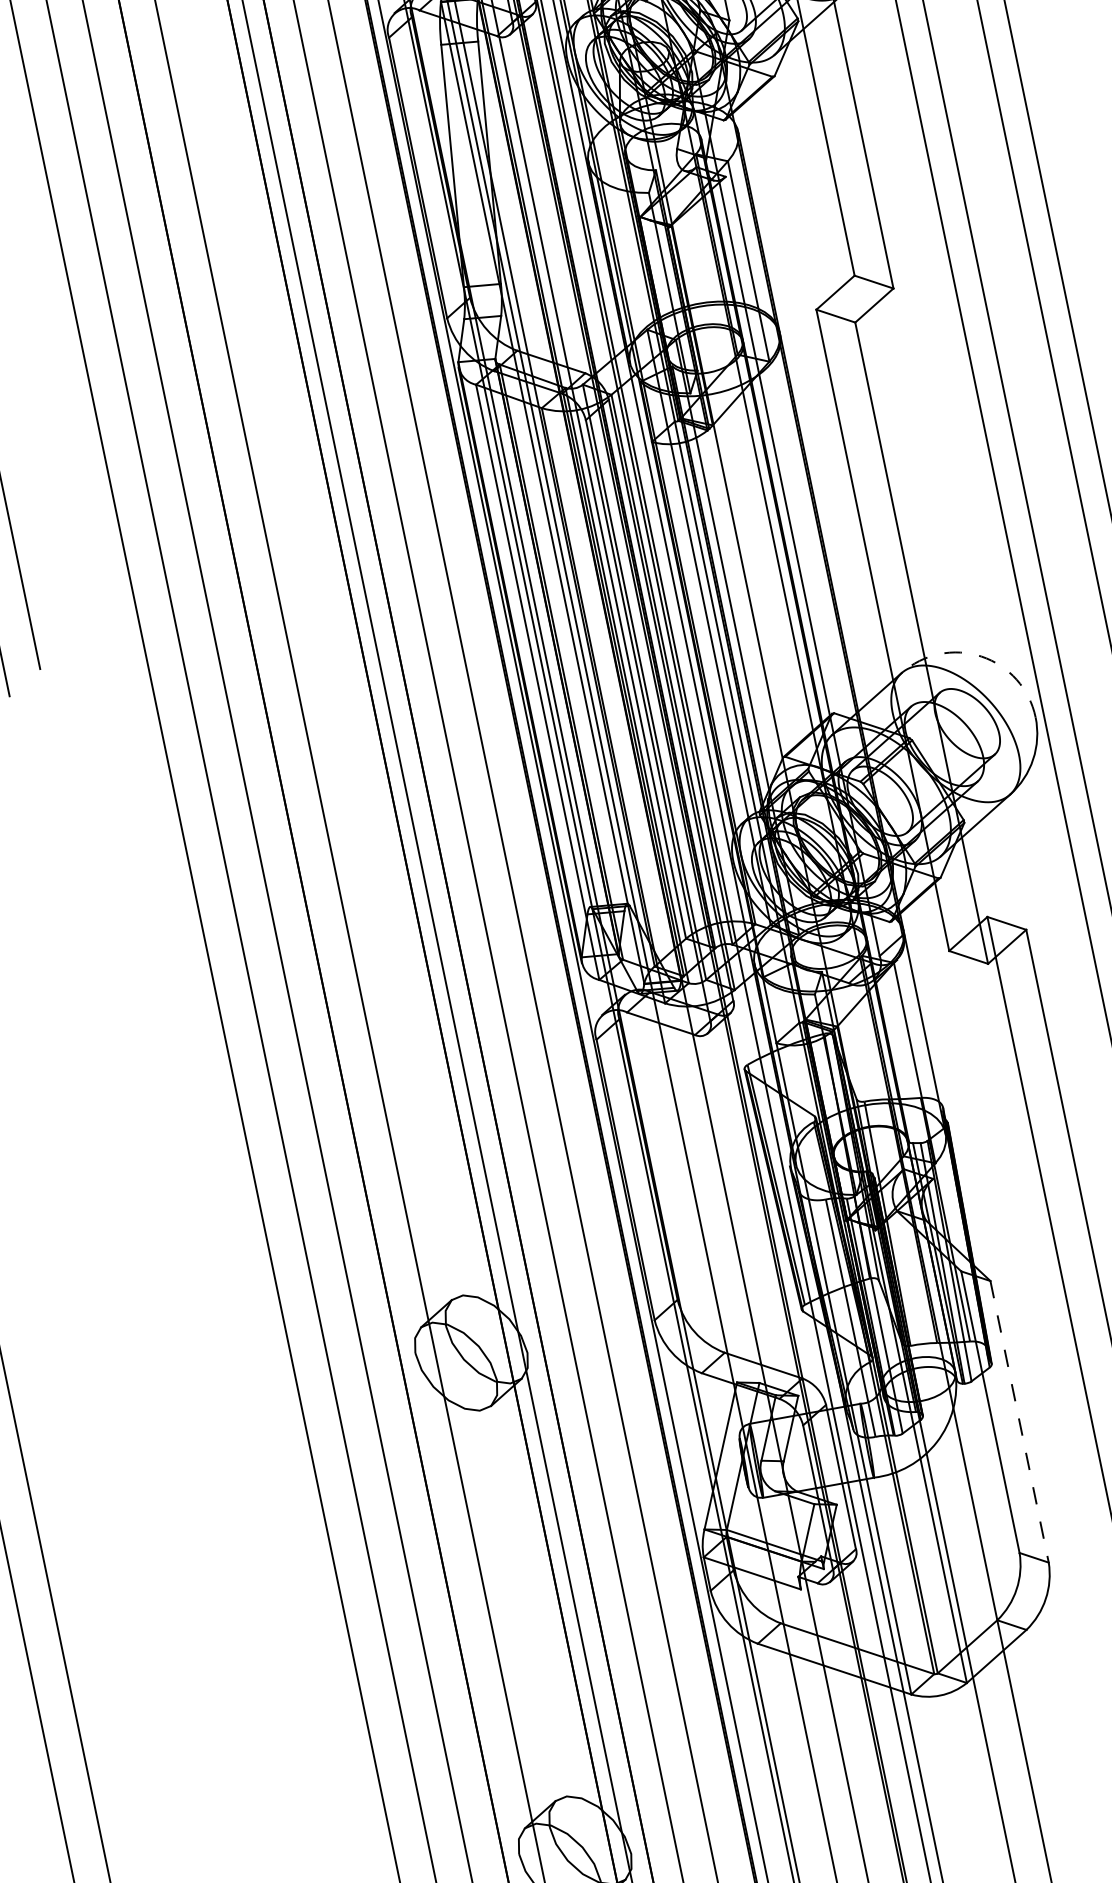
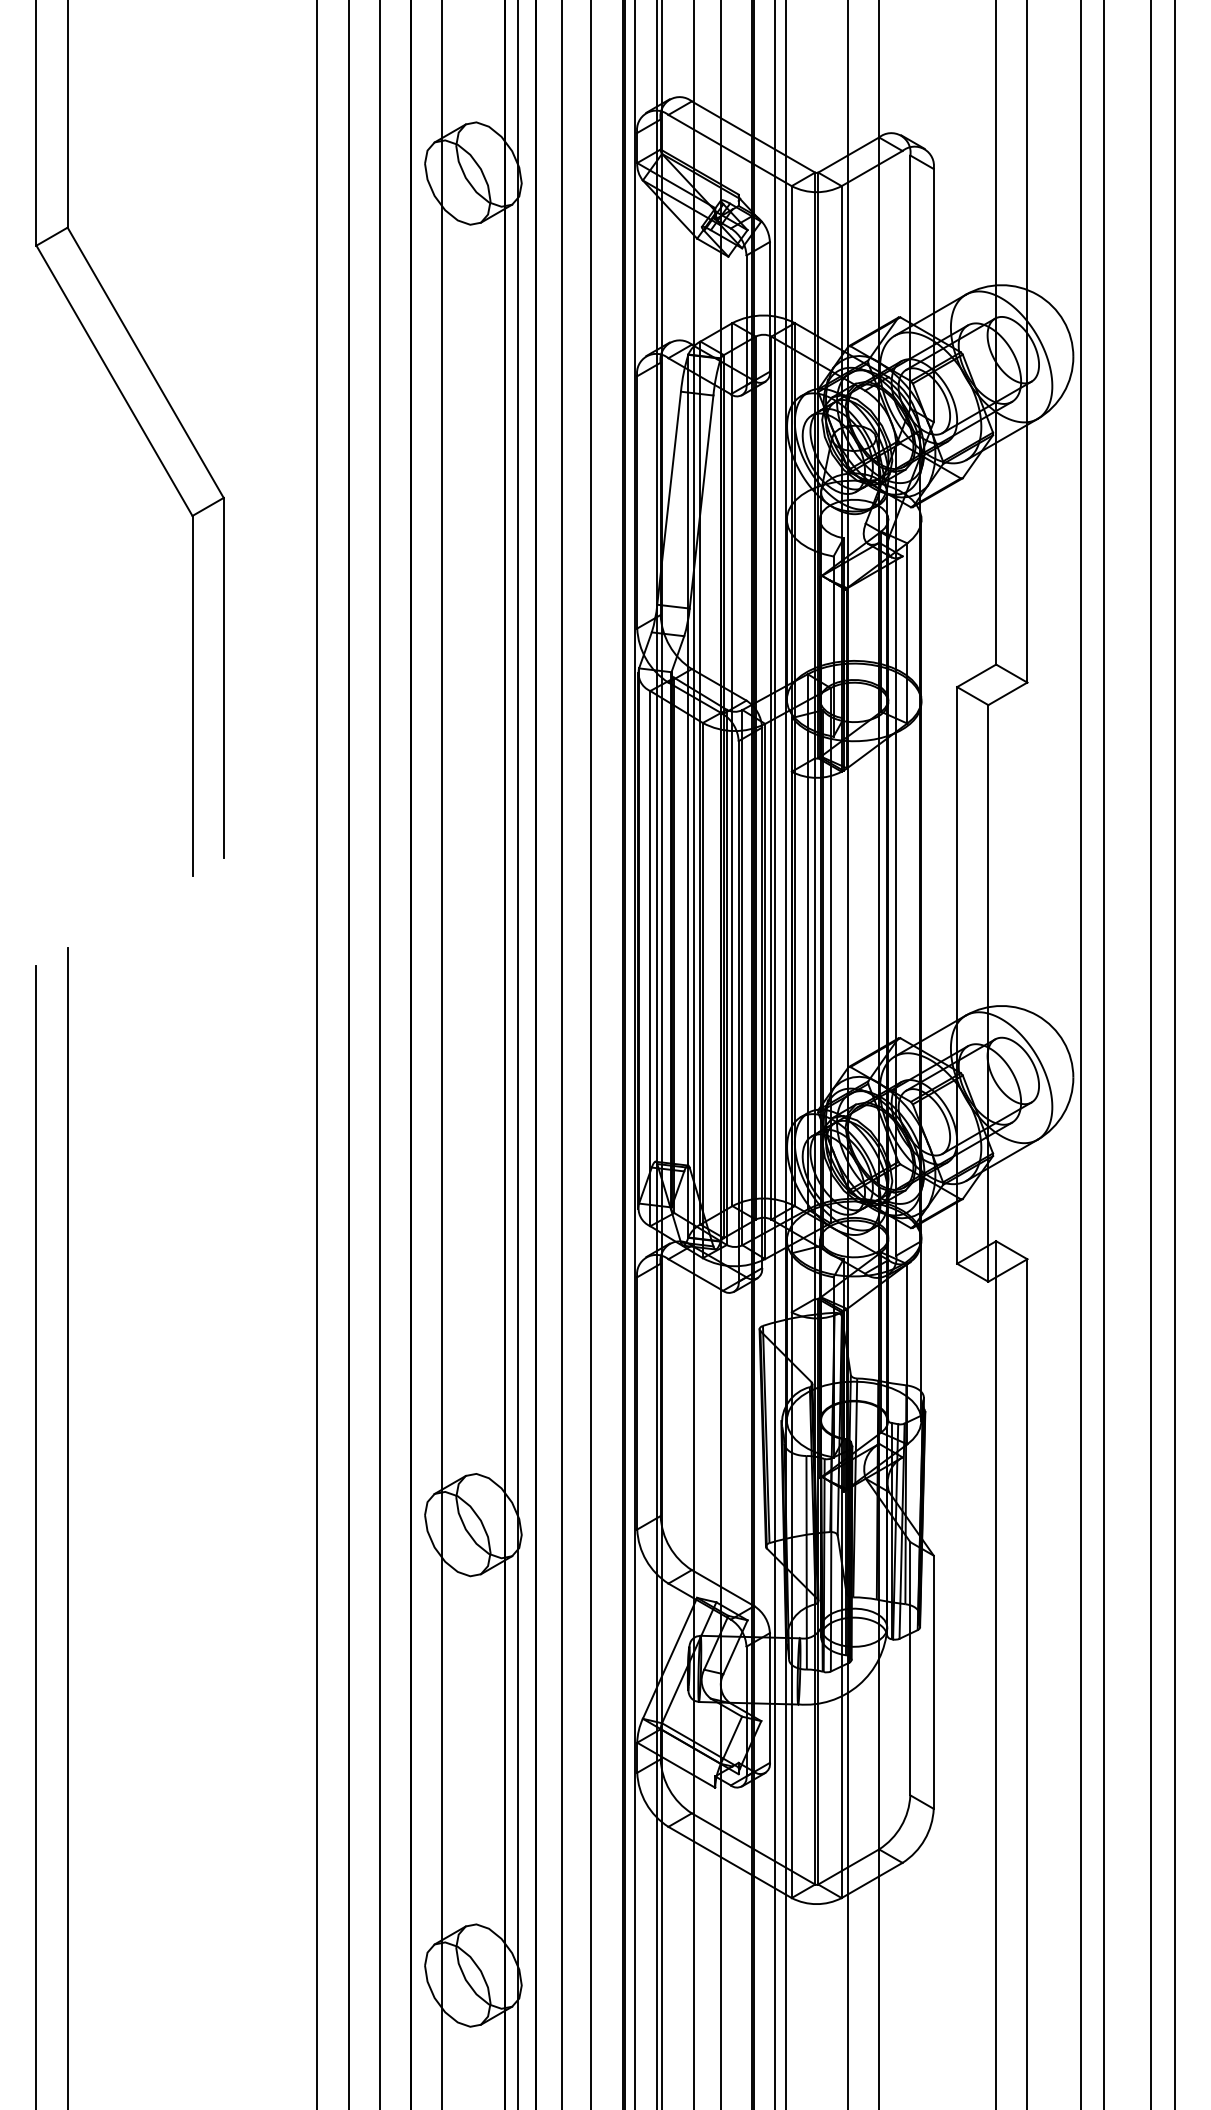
arc: (981, 656) -> (1037, 1015), dashed -> solid
line: (1019, 1422) -> (933, 1682), dashed -> solid

